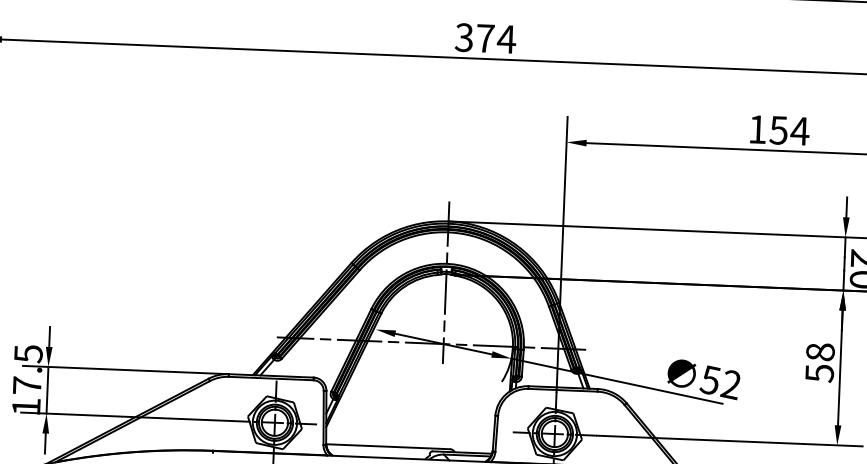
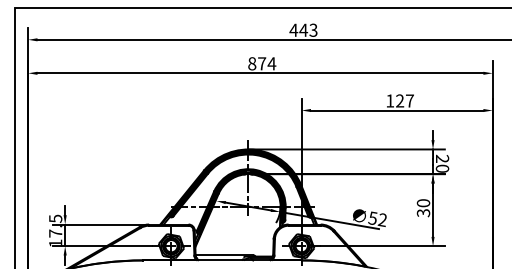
text: (464, 37) -> (252, 63), 374 -> 874
text: (790, 129) -> (405, 100), 154 -> 127
text: (817, 361) -> (422, 207), 58 -> 30

